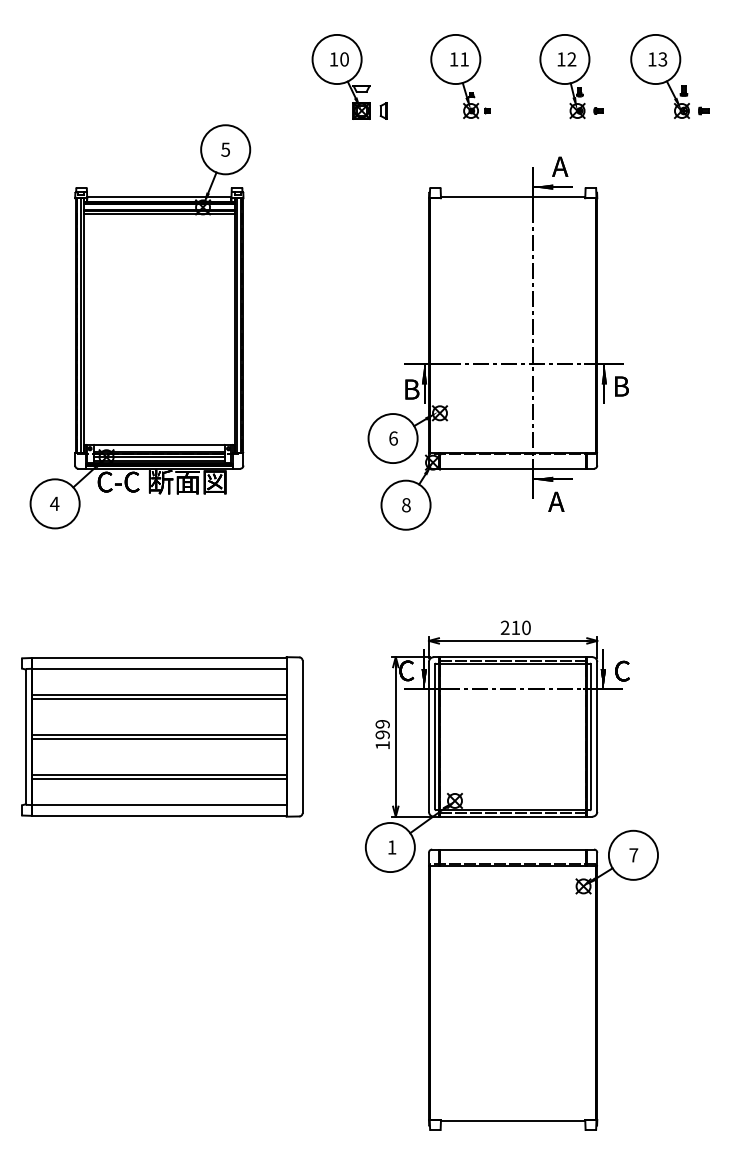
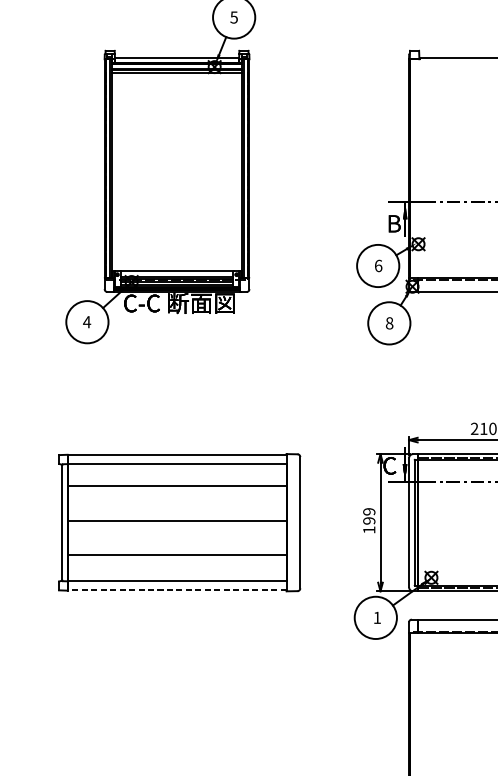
line: (159, 699) -> (177, 490), removed
line: (159, 739) -> (177, 524), removed
line: (159, 779) -> (177, 559), removed
line: (158, 815) -> (176, 590), solid -> dashed

